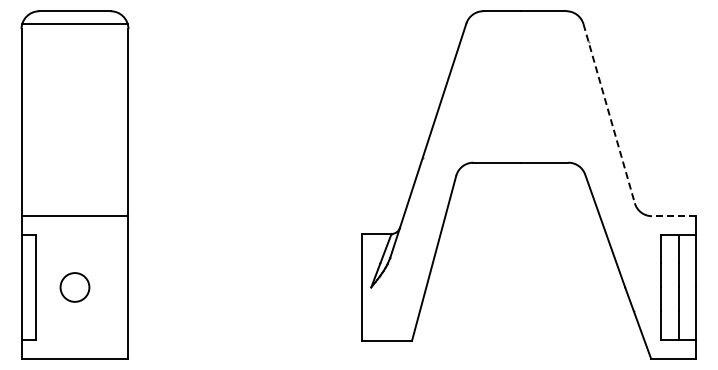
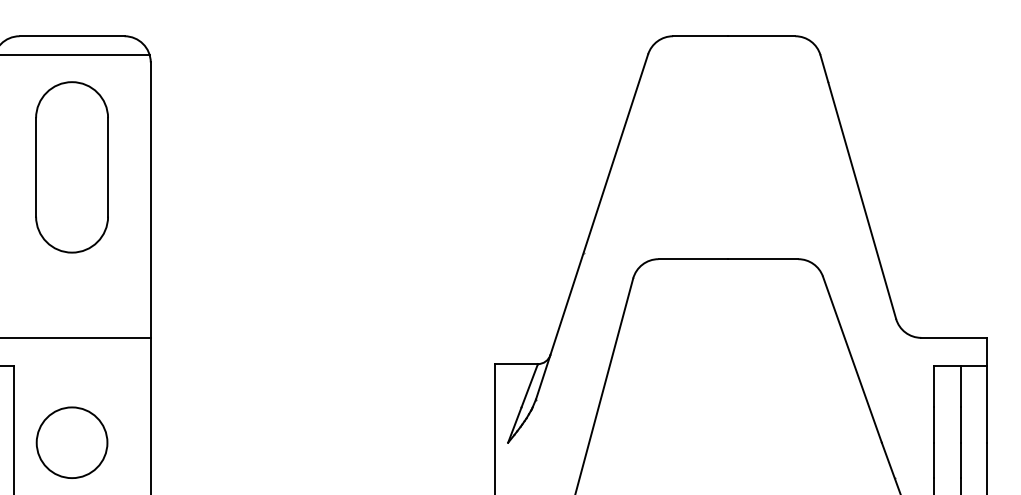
part: (74, 100) -> (71, 167), added
line: (609, 114) -> (858, 188), dashed -> solid
line: (673, 216) -> (952, 338), dashed -> solid
circle: (74, 287) -> (71, 442), size x1.67

